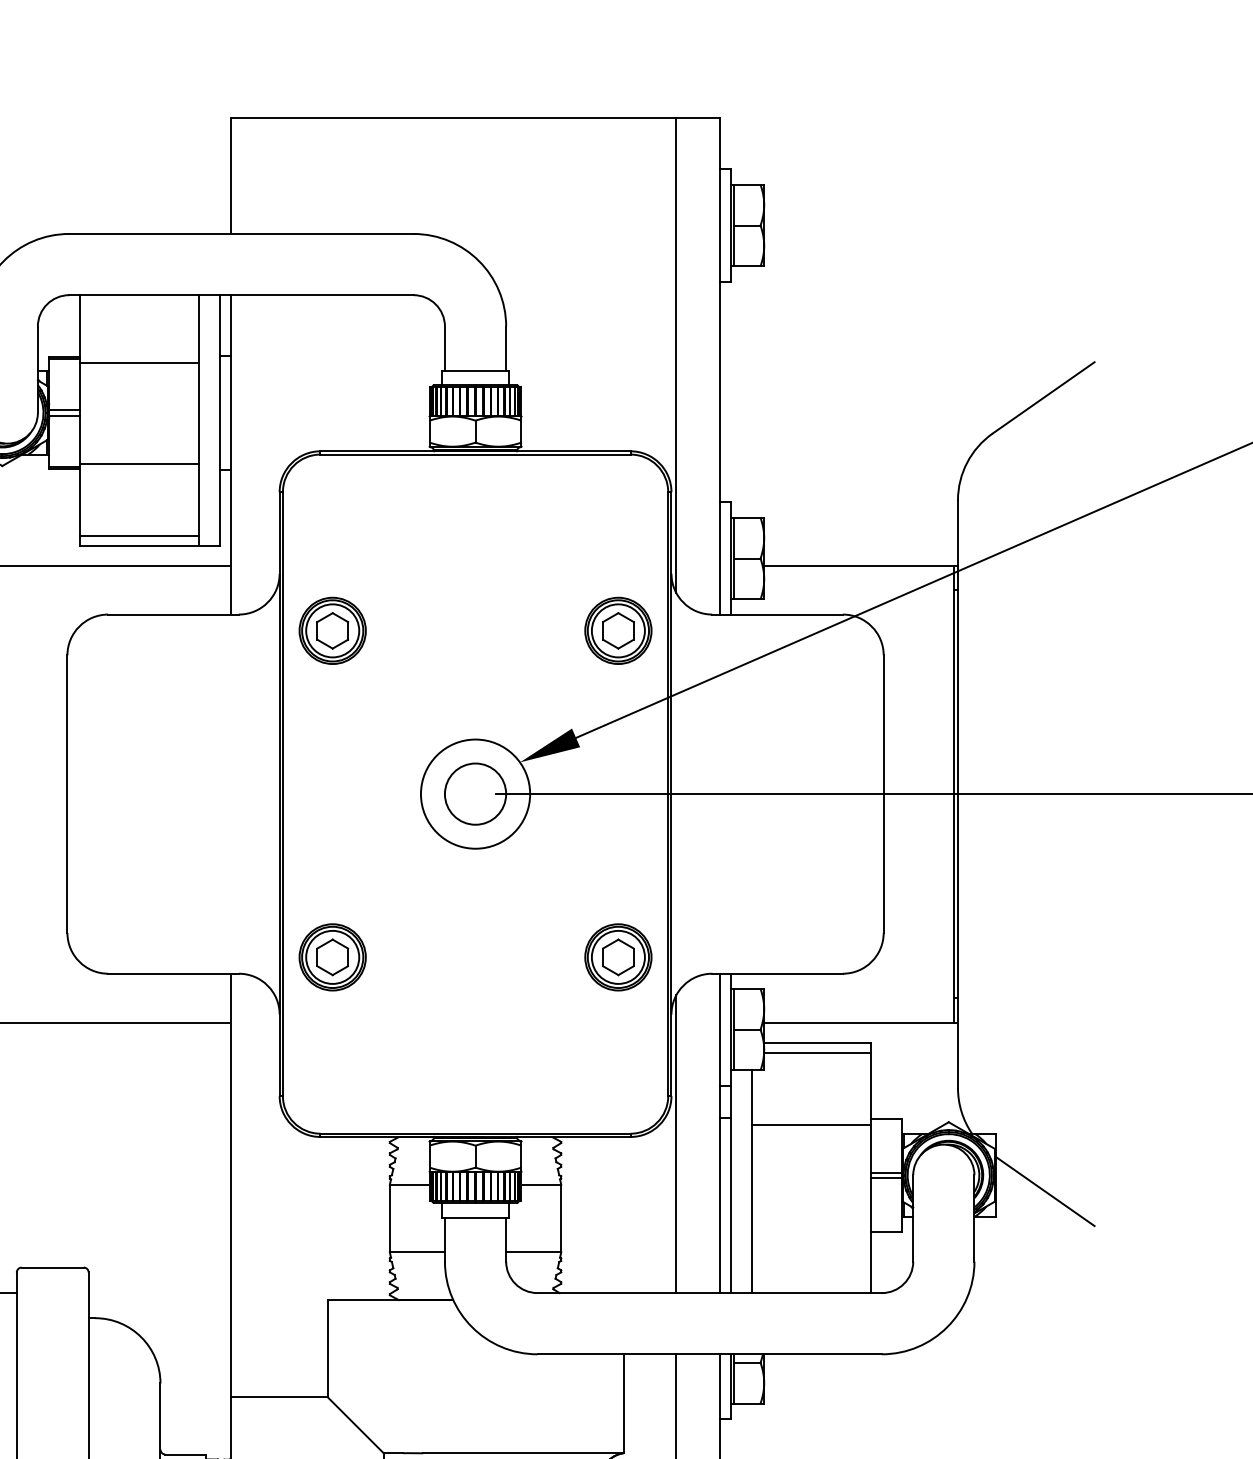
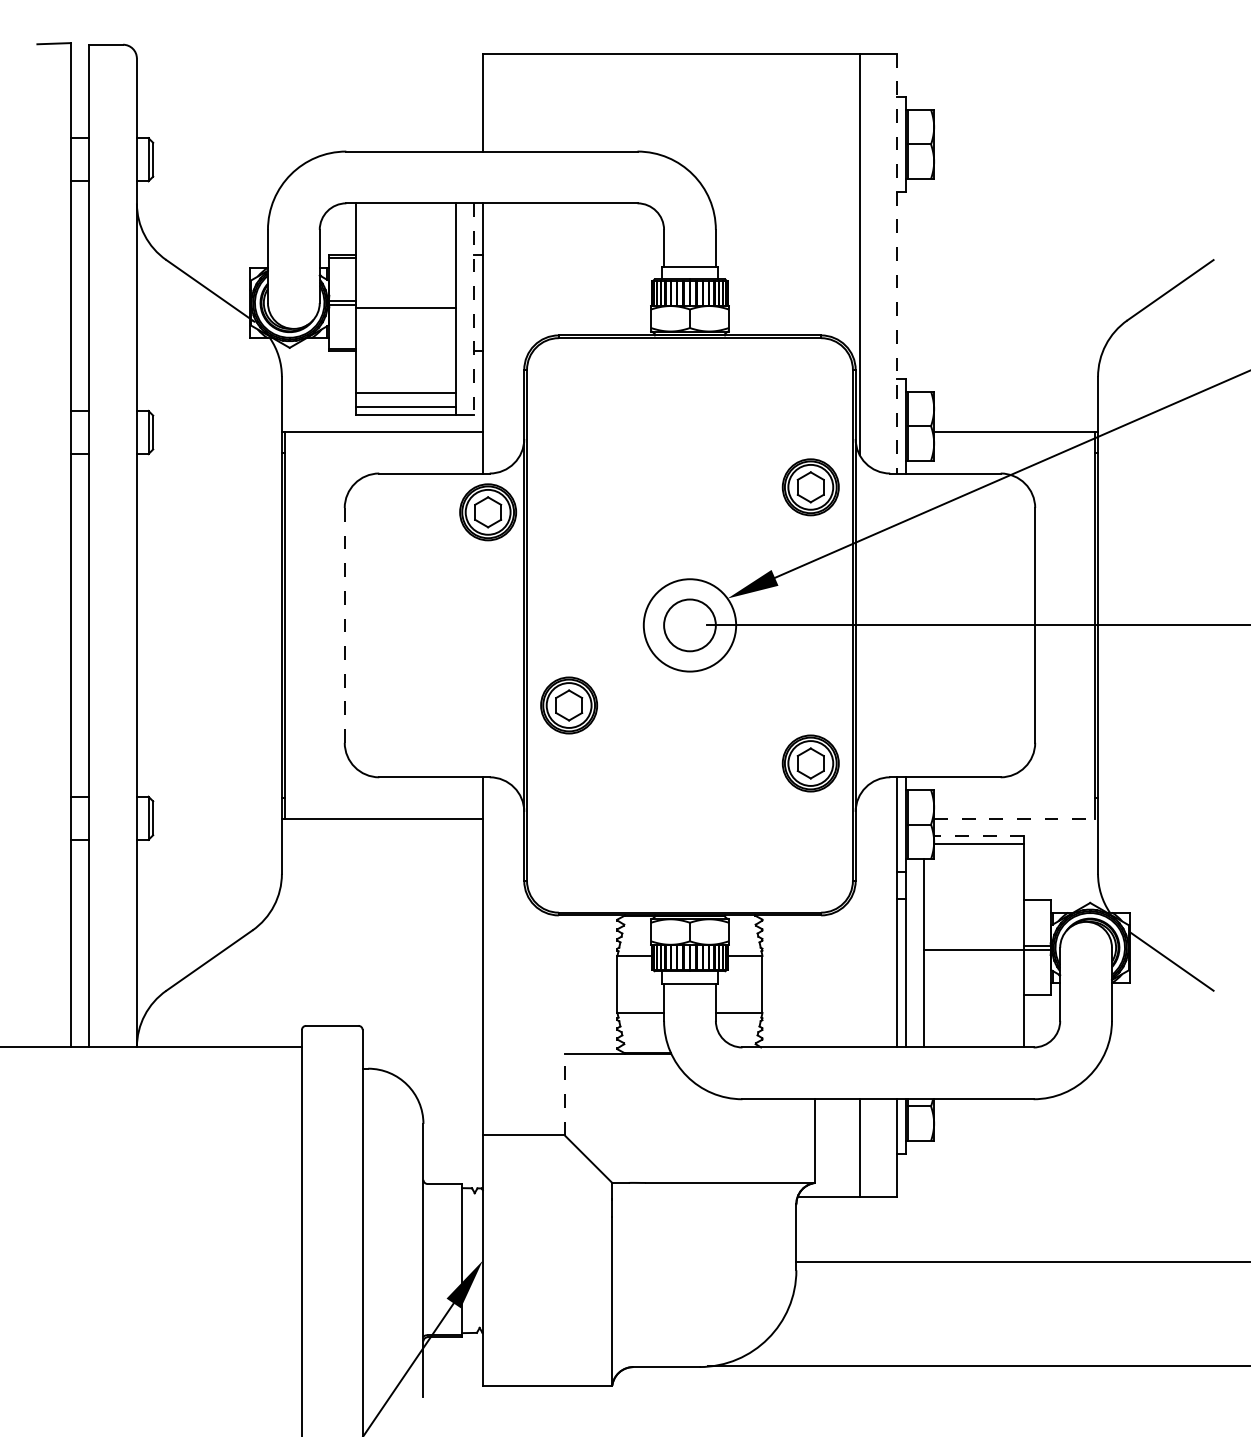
line: (139, 362) -> (405, 308), moved
line: (720, 366) -> (897, 263), solid -> dashed
line: (220, 420) -> (474, 309), solid -> dashed
line: (139, 463) -> (405, 392), moved
part: (333, 631) -> (488, 512), moved
line: (67, 794) -> (344, 625), solid -> dashed
part: (333, 957) -> (569, 705), moved
line: (861, 1022) -> (1016, 818), solid -> dashed
line: (816, 1042) -> (978, 835), solid -> dashed
line: (810, 1125) -> (973, 950), moved
line: (675, 1144) -> (859, 921), removed
line: (327, 1348) -> (564, 1094), solid -> dashed

